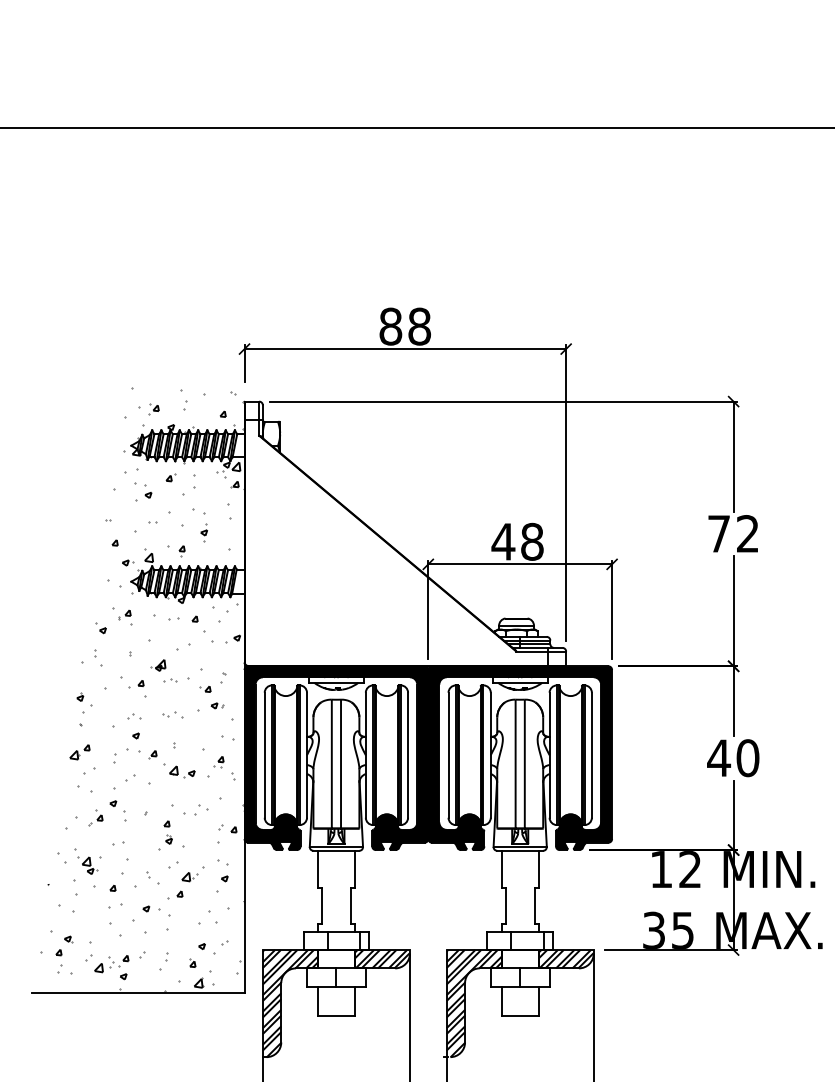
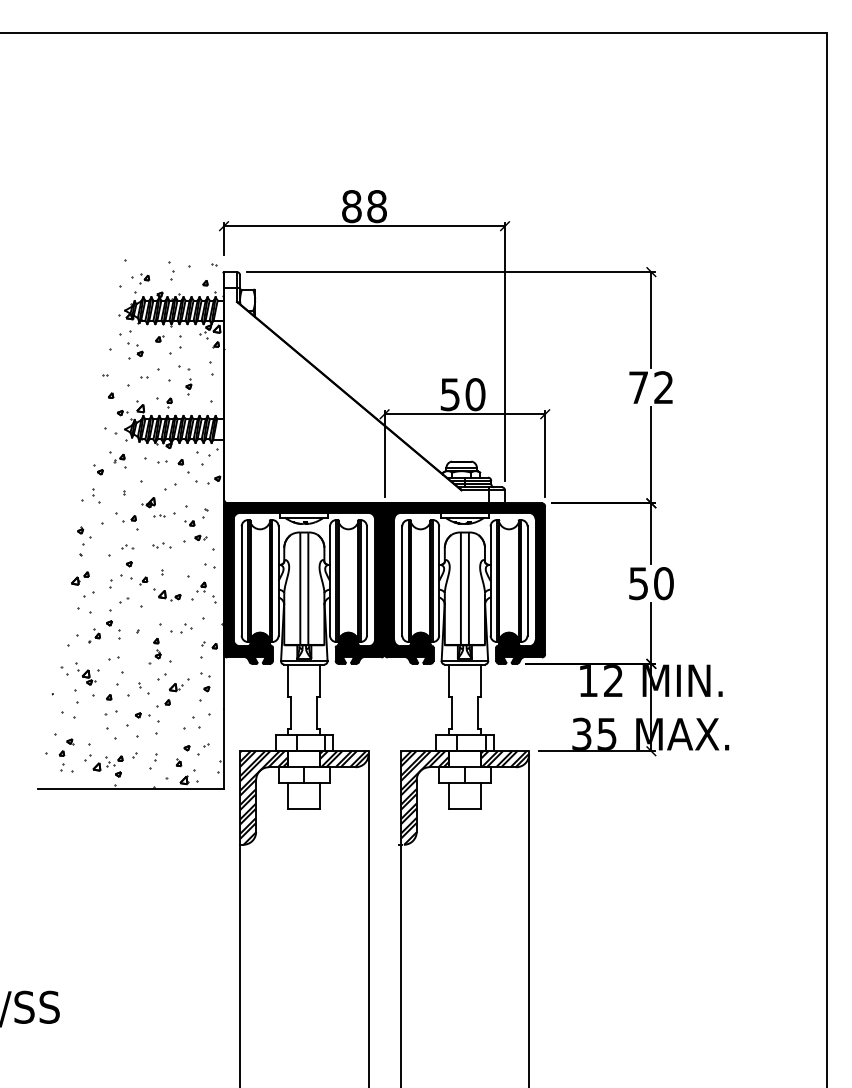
text: (517, 541) -> (462, 394), 48 -> 50
hatch: (143, 689) -> (135, 523), added
text: (718, 758) -> (638, 583), 40 -> 50

